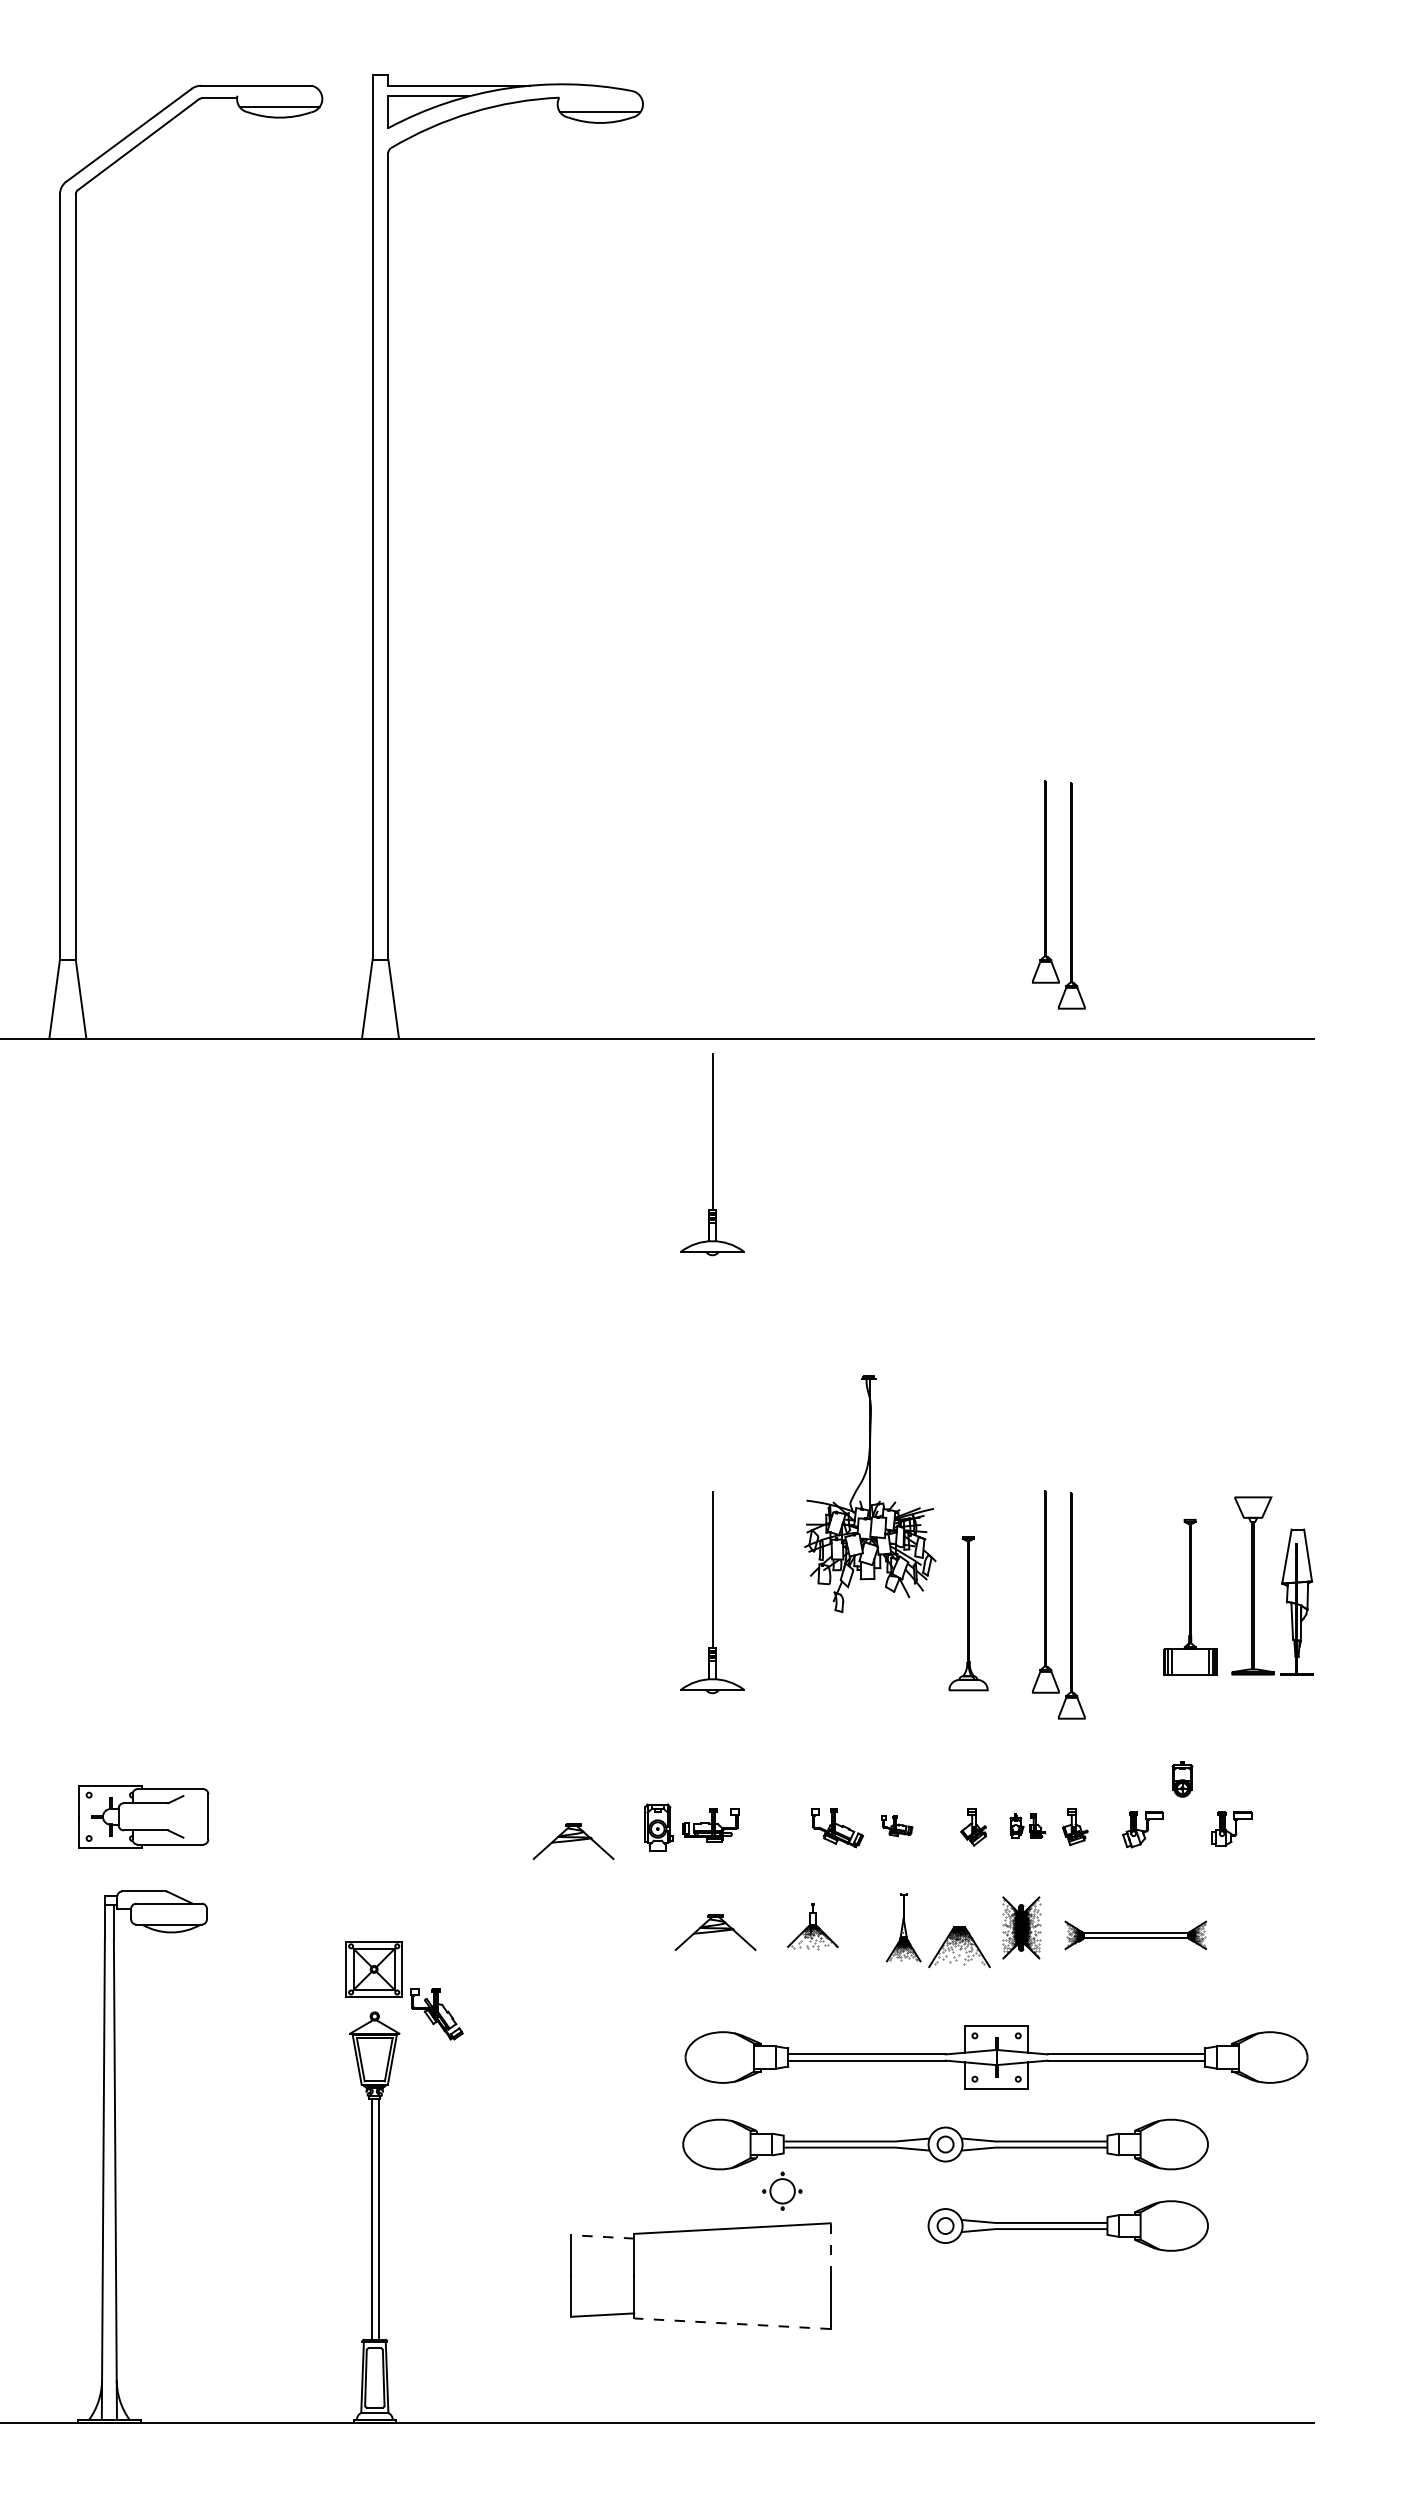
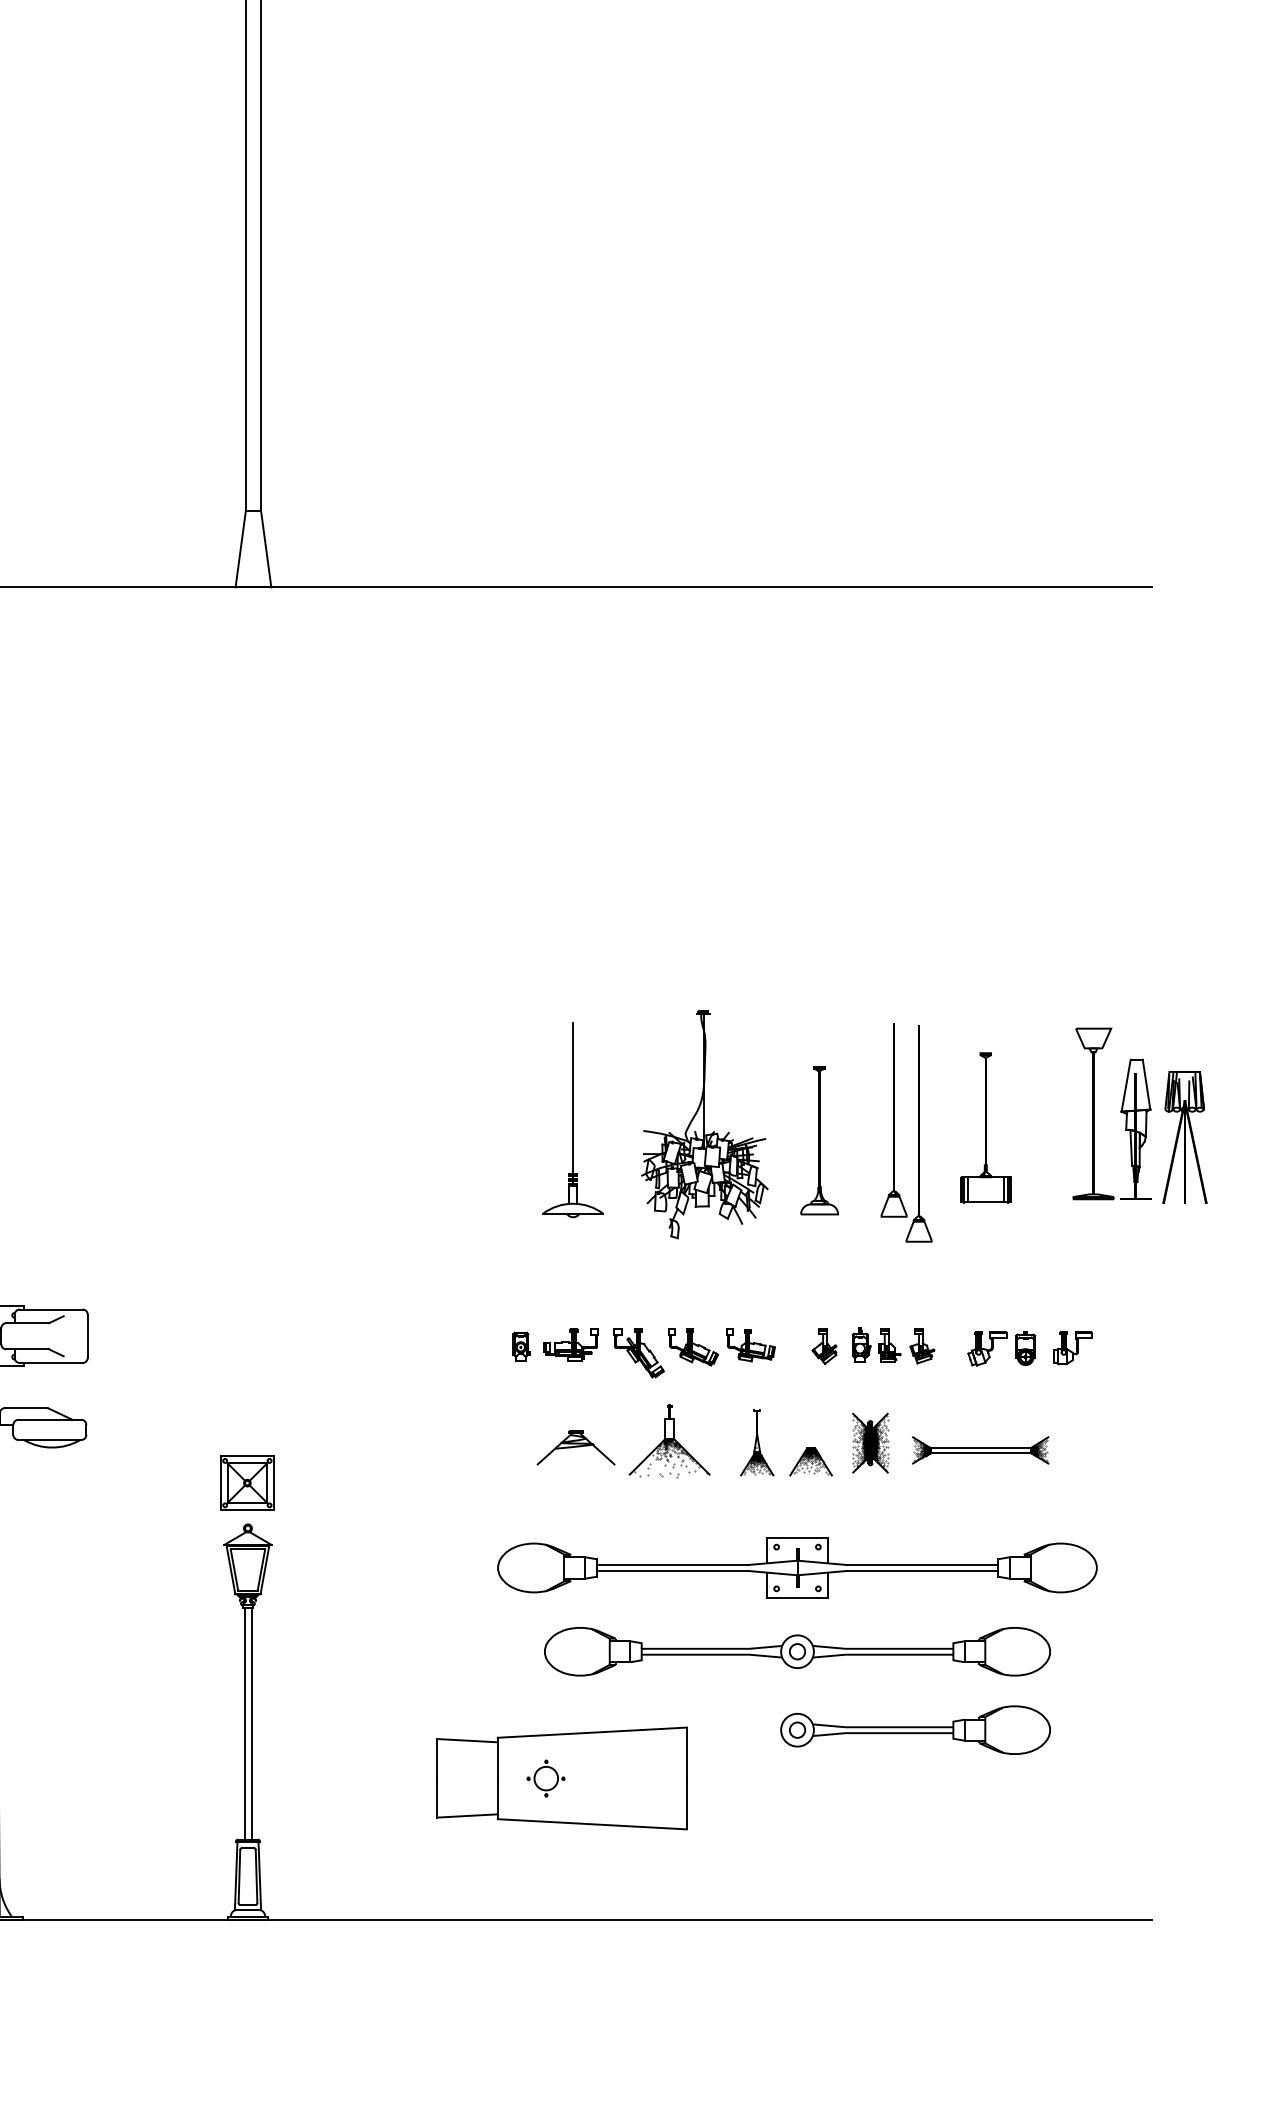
part: (1046, 894) -> (894, 448), removed
part: (712, 1154) -> (573, 698), removed
part: (870, 1493) -> (705, 1124), moved
part: (1190, 1597) -> (986, 1127), moved
part: (1347, 1610) -> (1184, 1137), added
part: (1182, 1779) -> (1025, 1348), moved
part: (897, 1825) -> (751, 1344), size x1.67
part: (1027, 1825) -> (876, 1344), size x1.43
part: (658, 1827) -> (521, 1346), size x0.62
part: (573, 1841) -> (439, 1359), removed
part: (812, 1926) -> (669, 1441), size x1.67
part: (959, 1947) -> (810, 1462), size x0.71
part: (436, 2014) -> (638, 1353), moved
part: (996, 2057) -> (797, 1567), moved
part: (782, 2190) -> (546, 1777), moved
line: (602, 2236) -> (467, 1740), dashed -> solid
line: (830, 2249) -> (686, 1752), dashed -> solid
line: (731, 2323) -> (591, 1824), dashed -> solid

